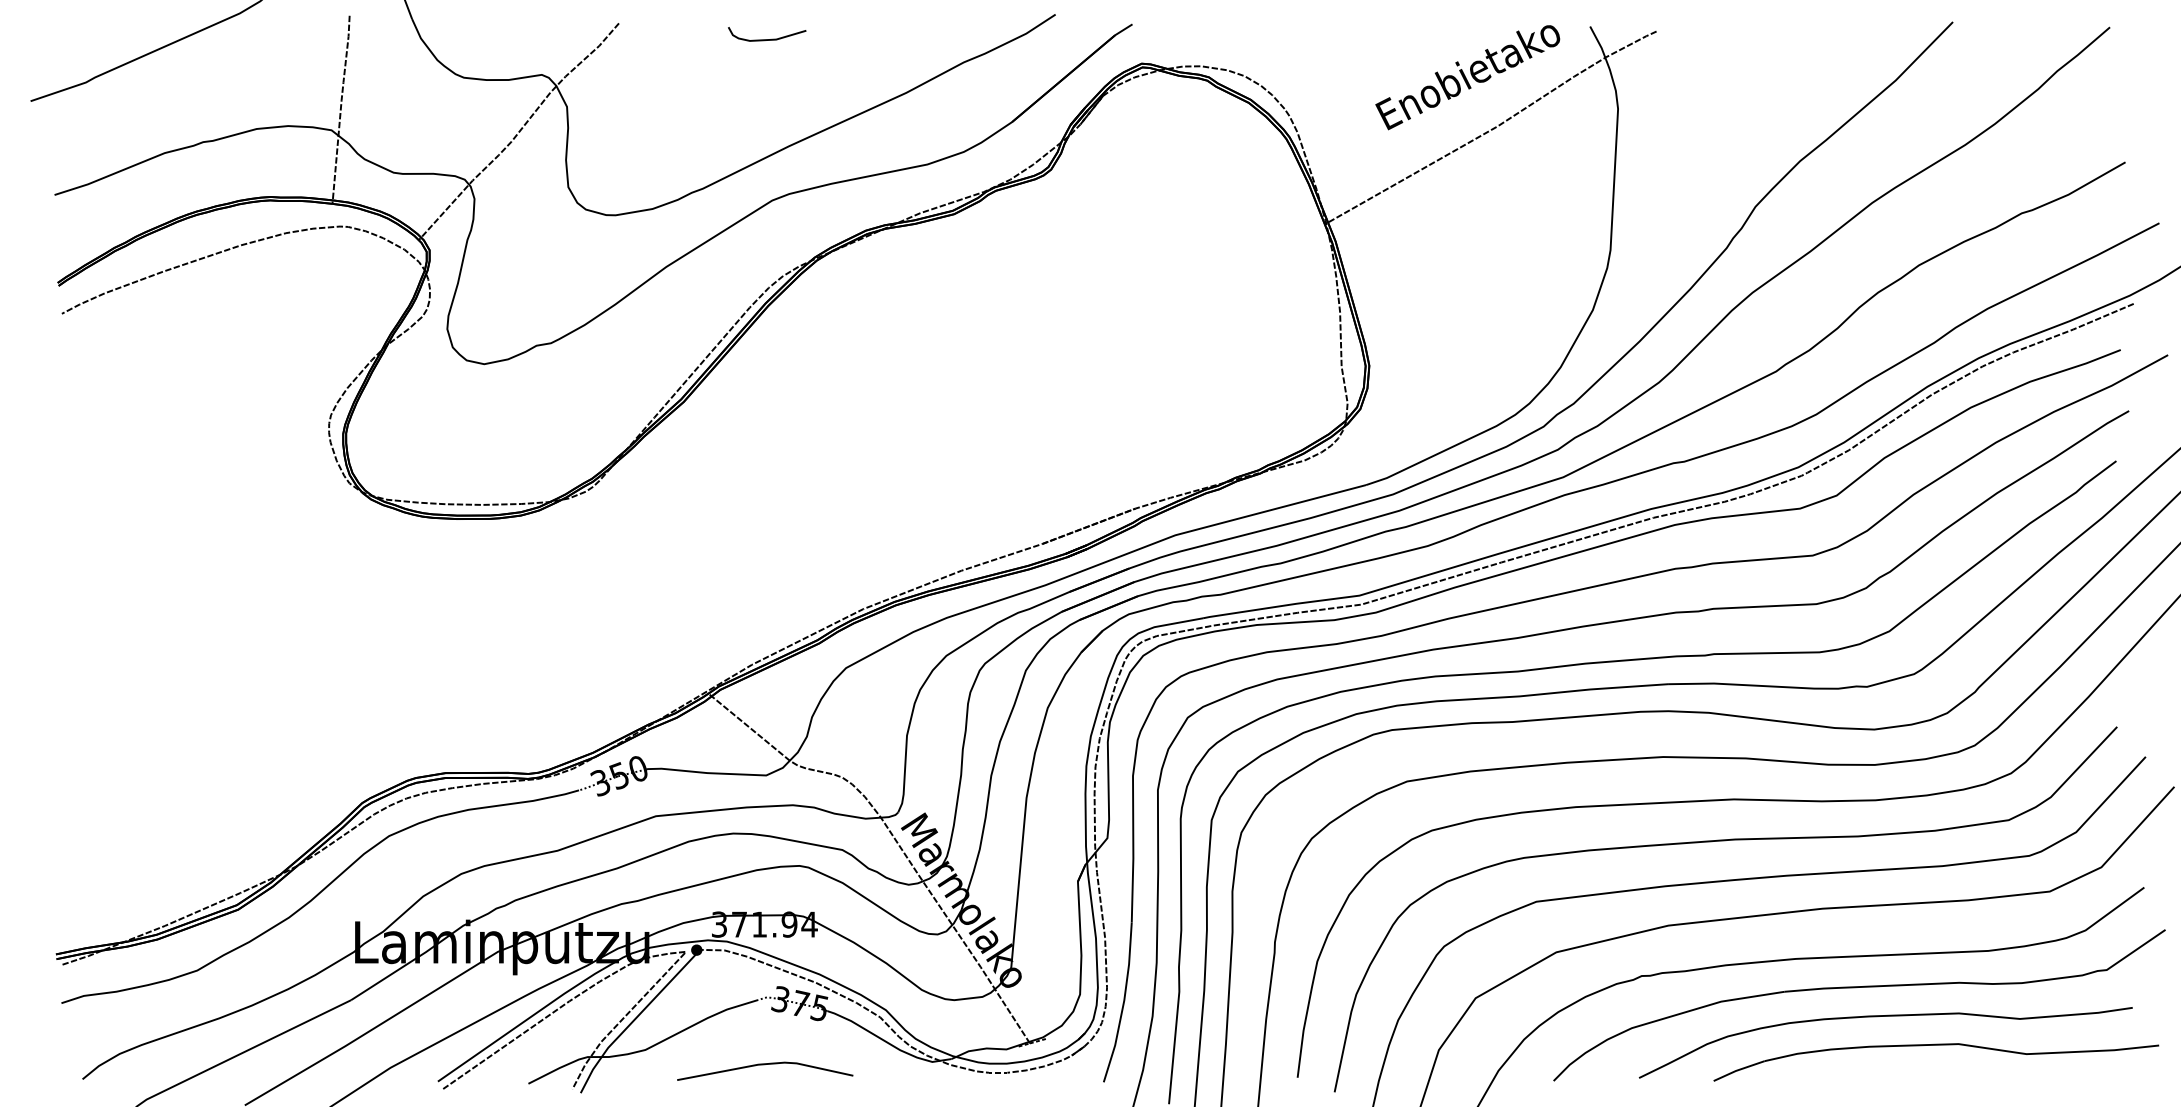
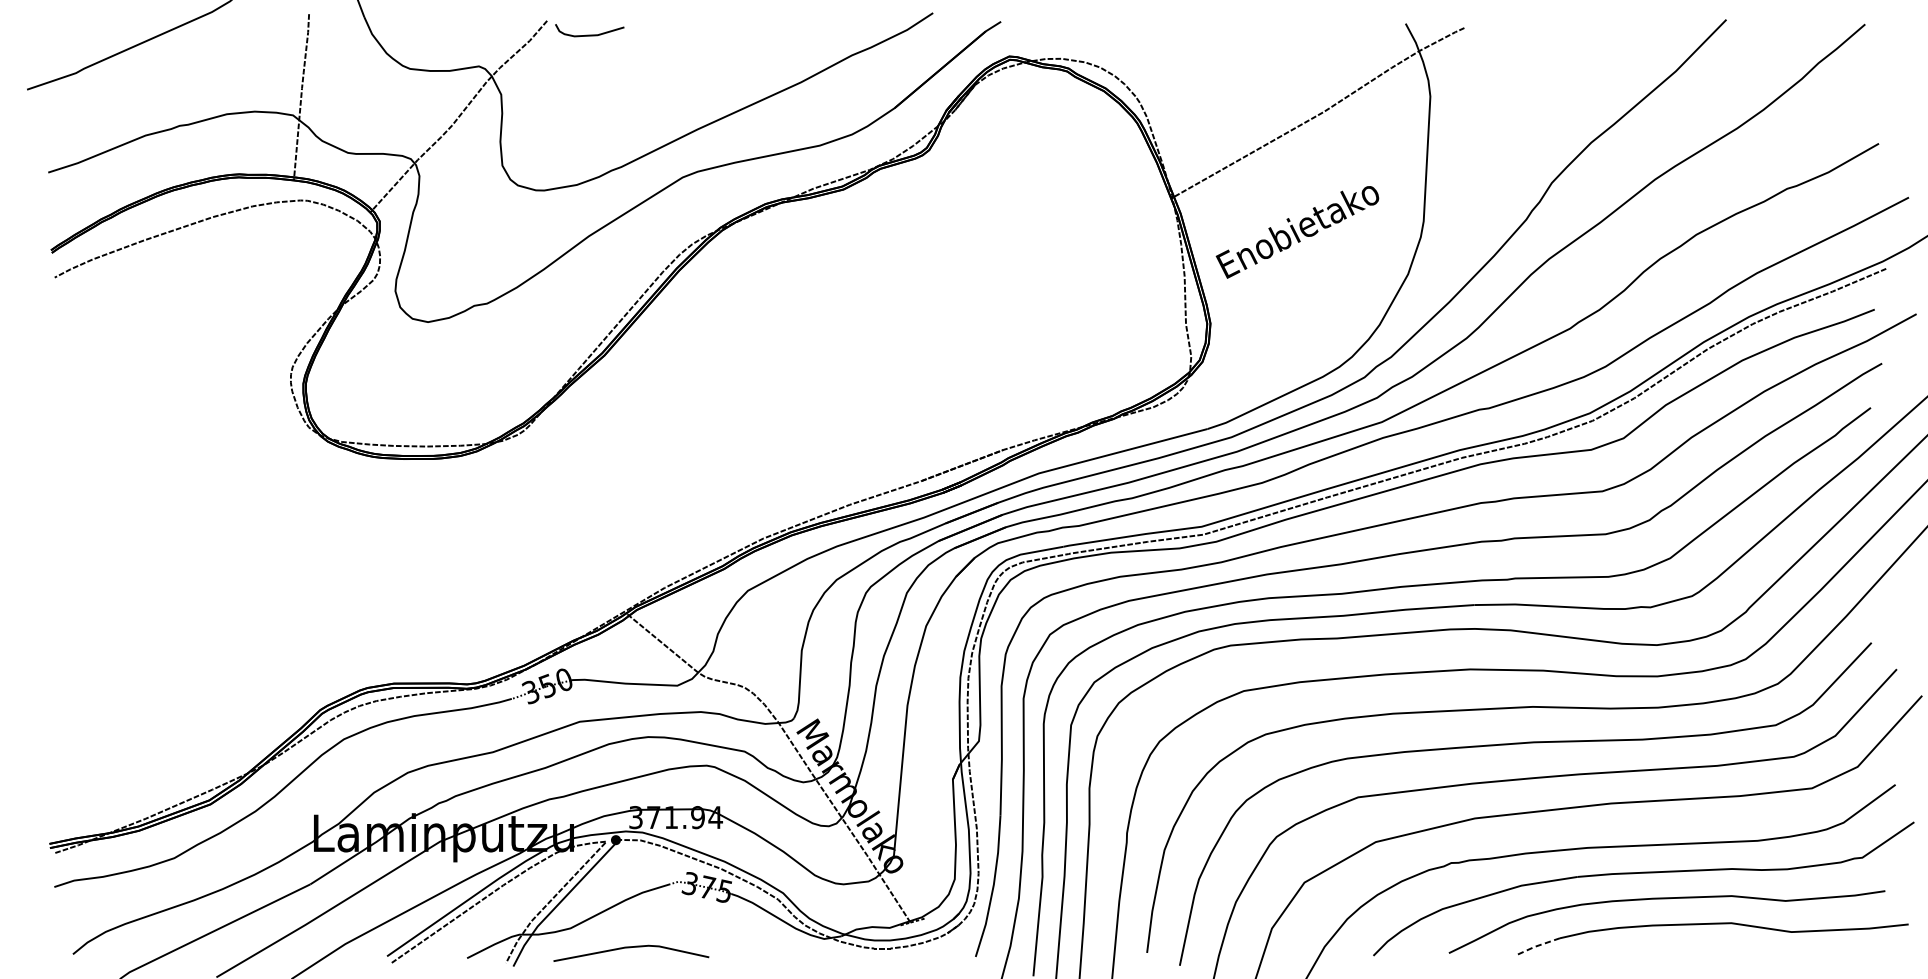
curve: (767, 39) -> (590, 35), moved
text: (1467, 77) -> (1297, 232), moved
line: (764, 1065) -> (630, 948), moved
line: (1737, 1070) -> (1535, 946), solid -> dashed

